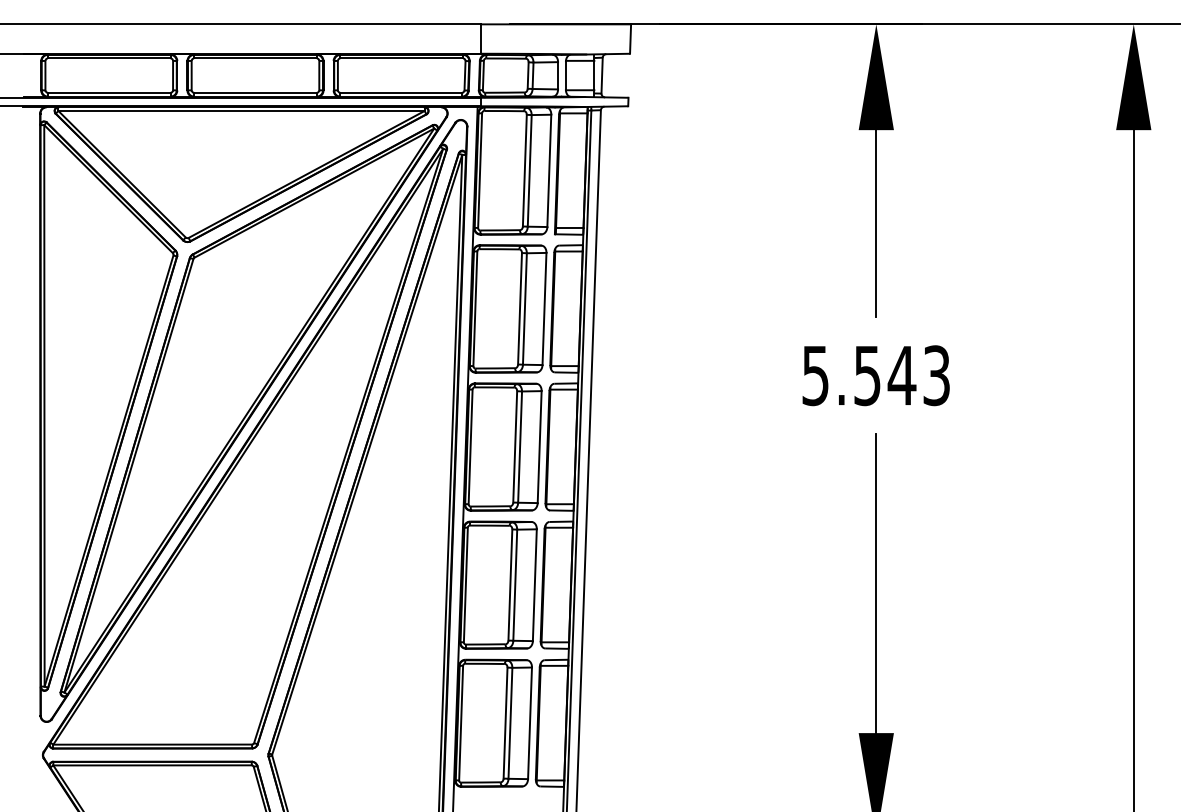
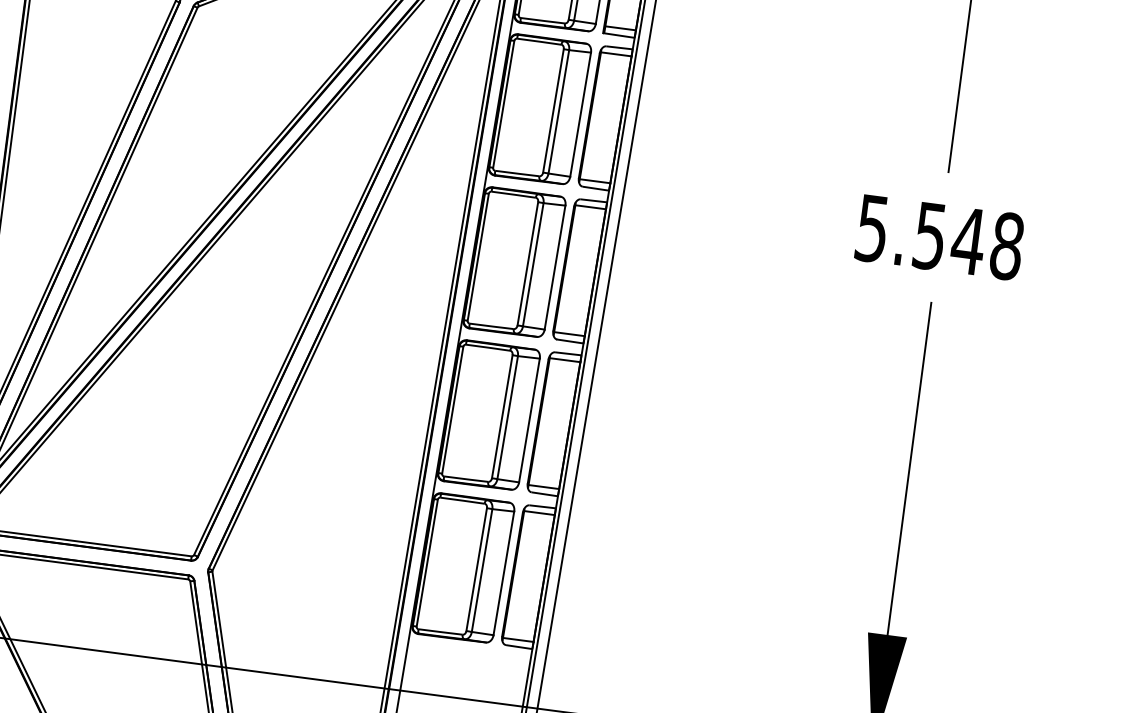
text: (936, 375) -> (1006, 246), 5.543 -> 5.548

